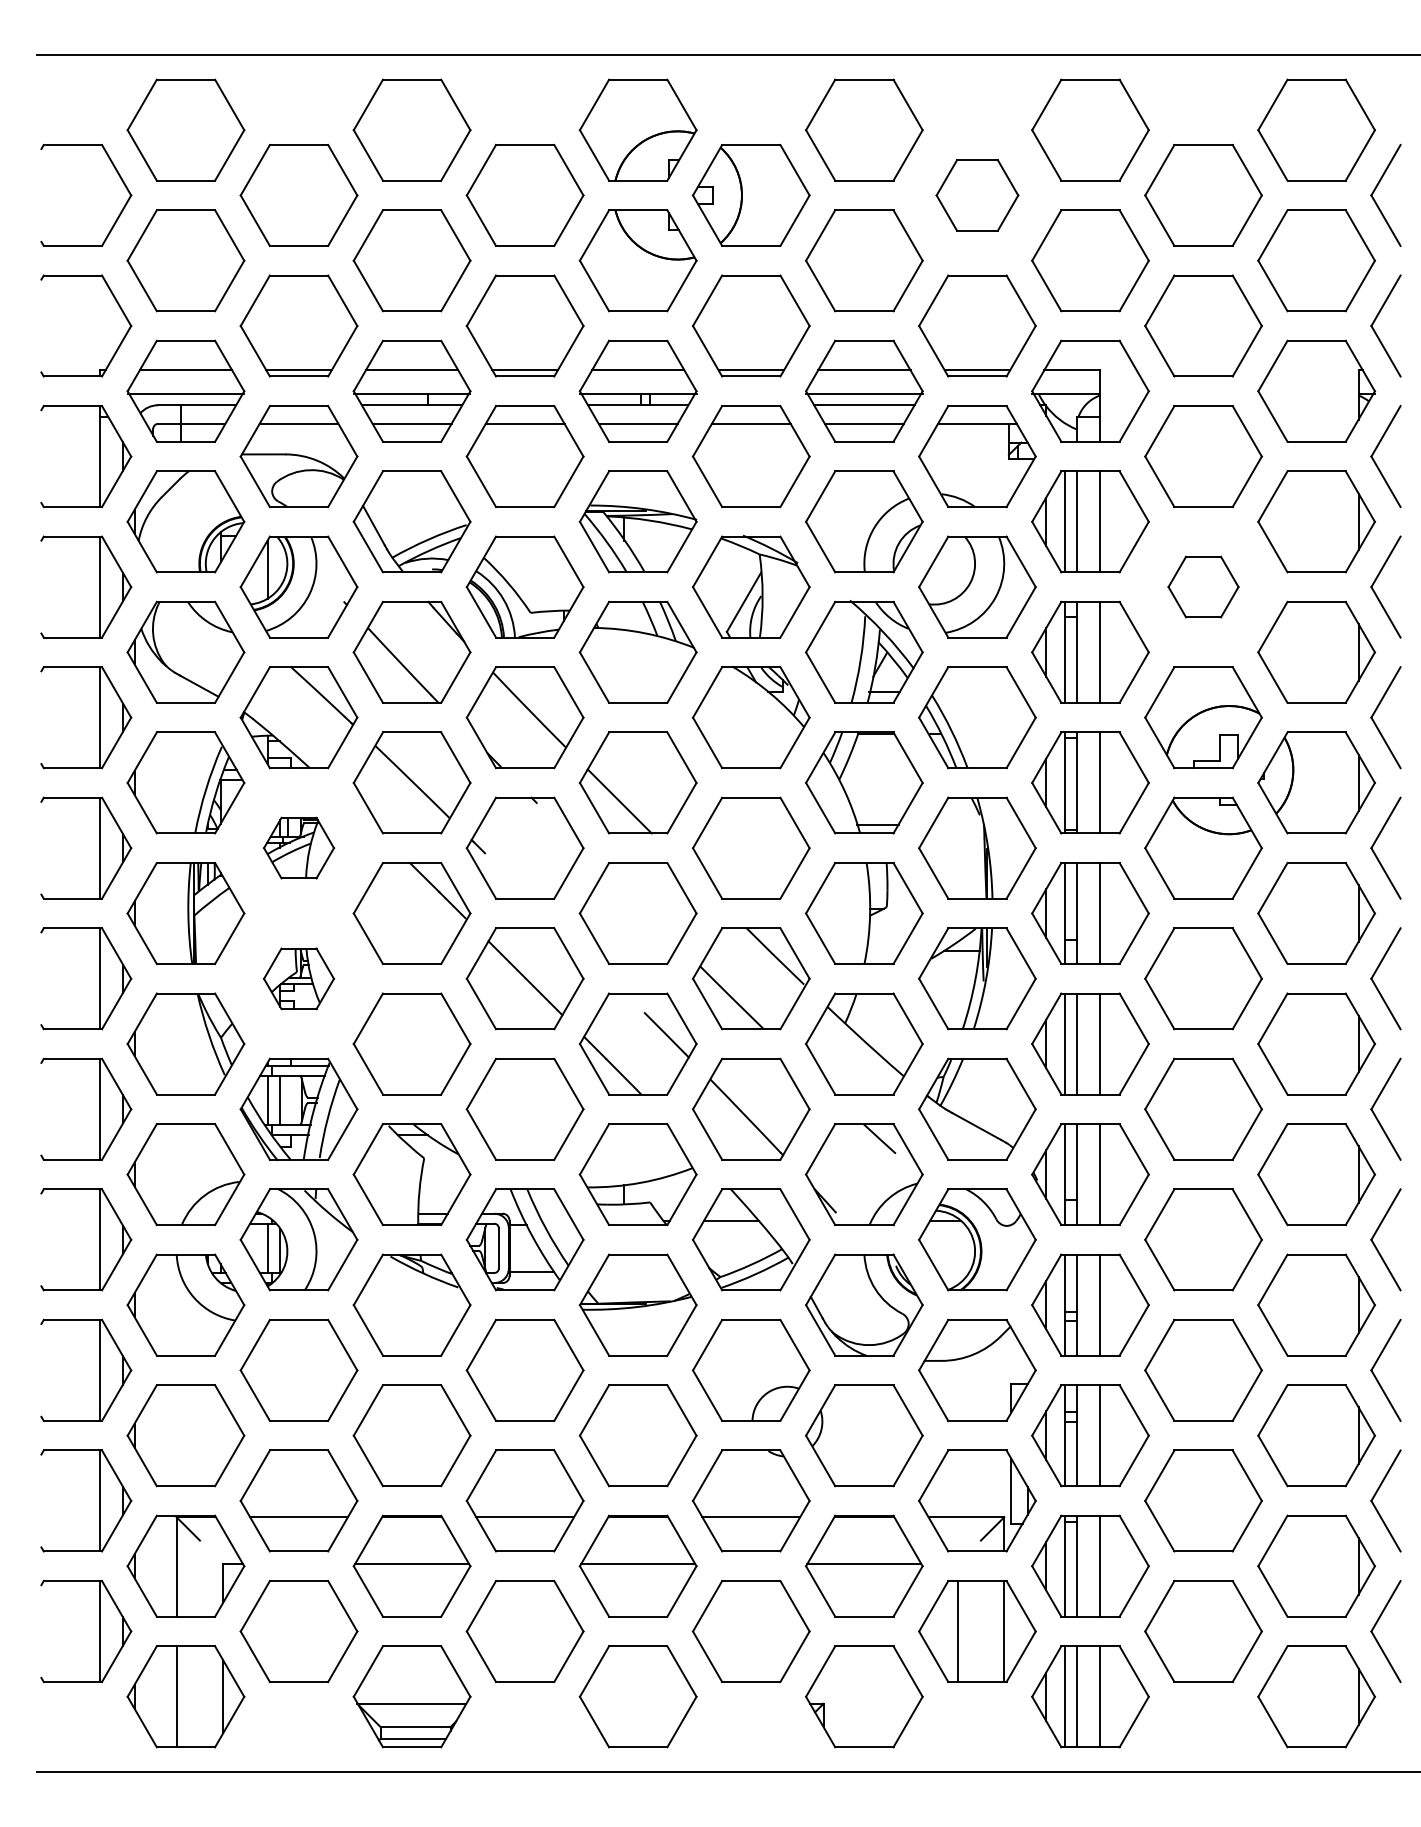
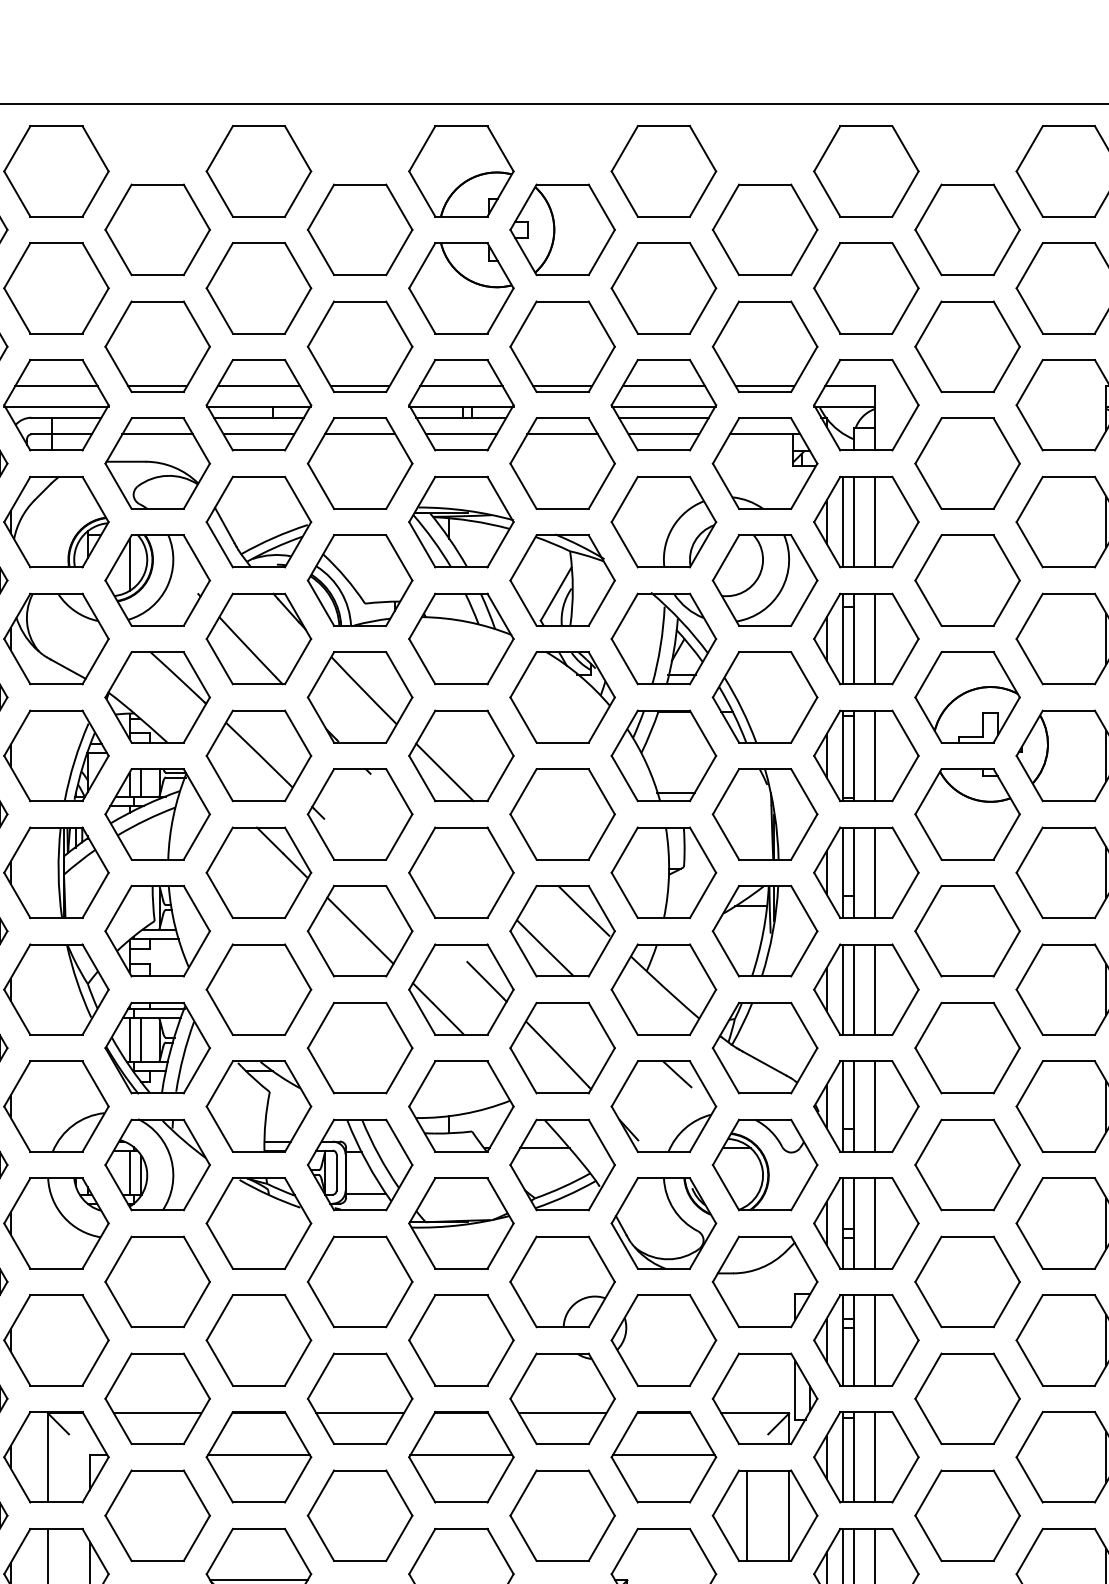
part: (977, 195) -> (765, 229), size x1.43
part: (1203, 586) -> (967, 580), size x1.67
part: (298, 847) -> (157, 813), size x1.67
part: (298, 978) -> (157, 931), size x1.67

